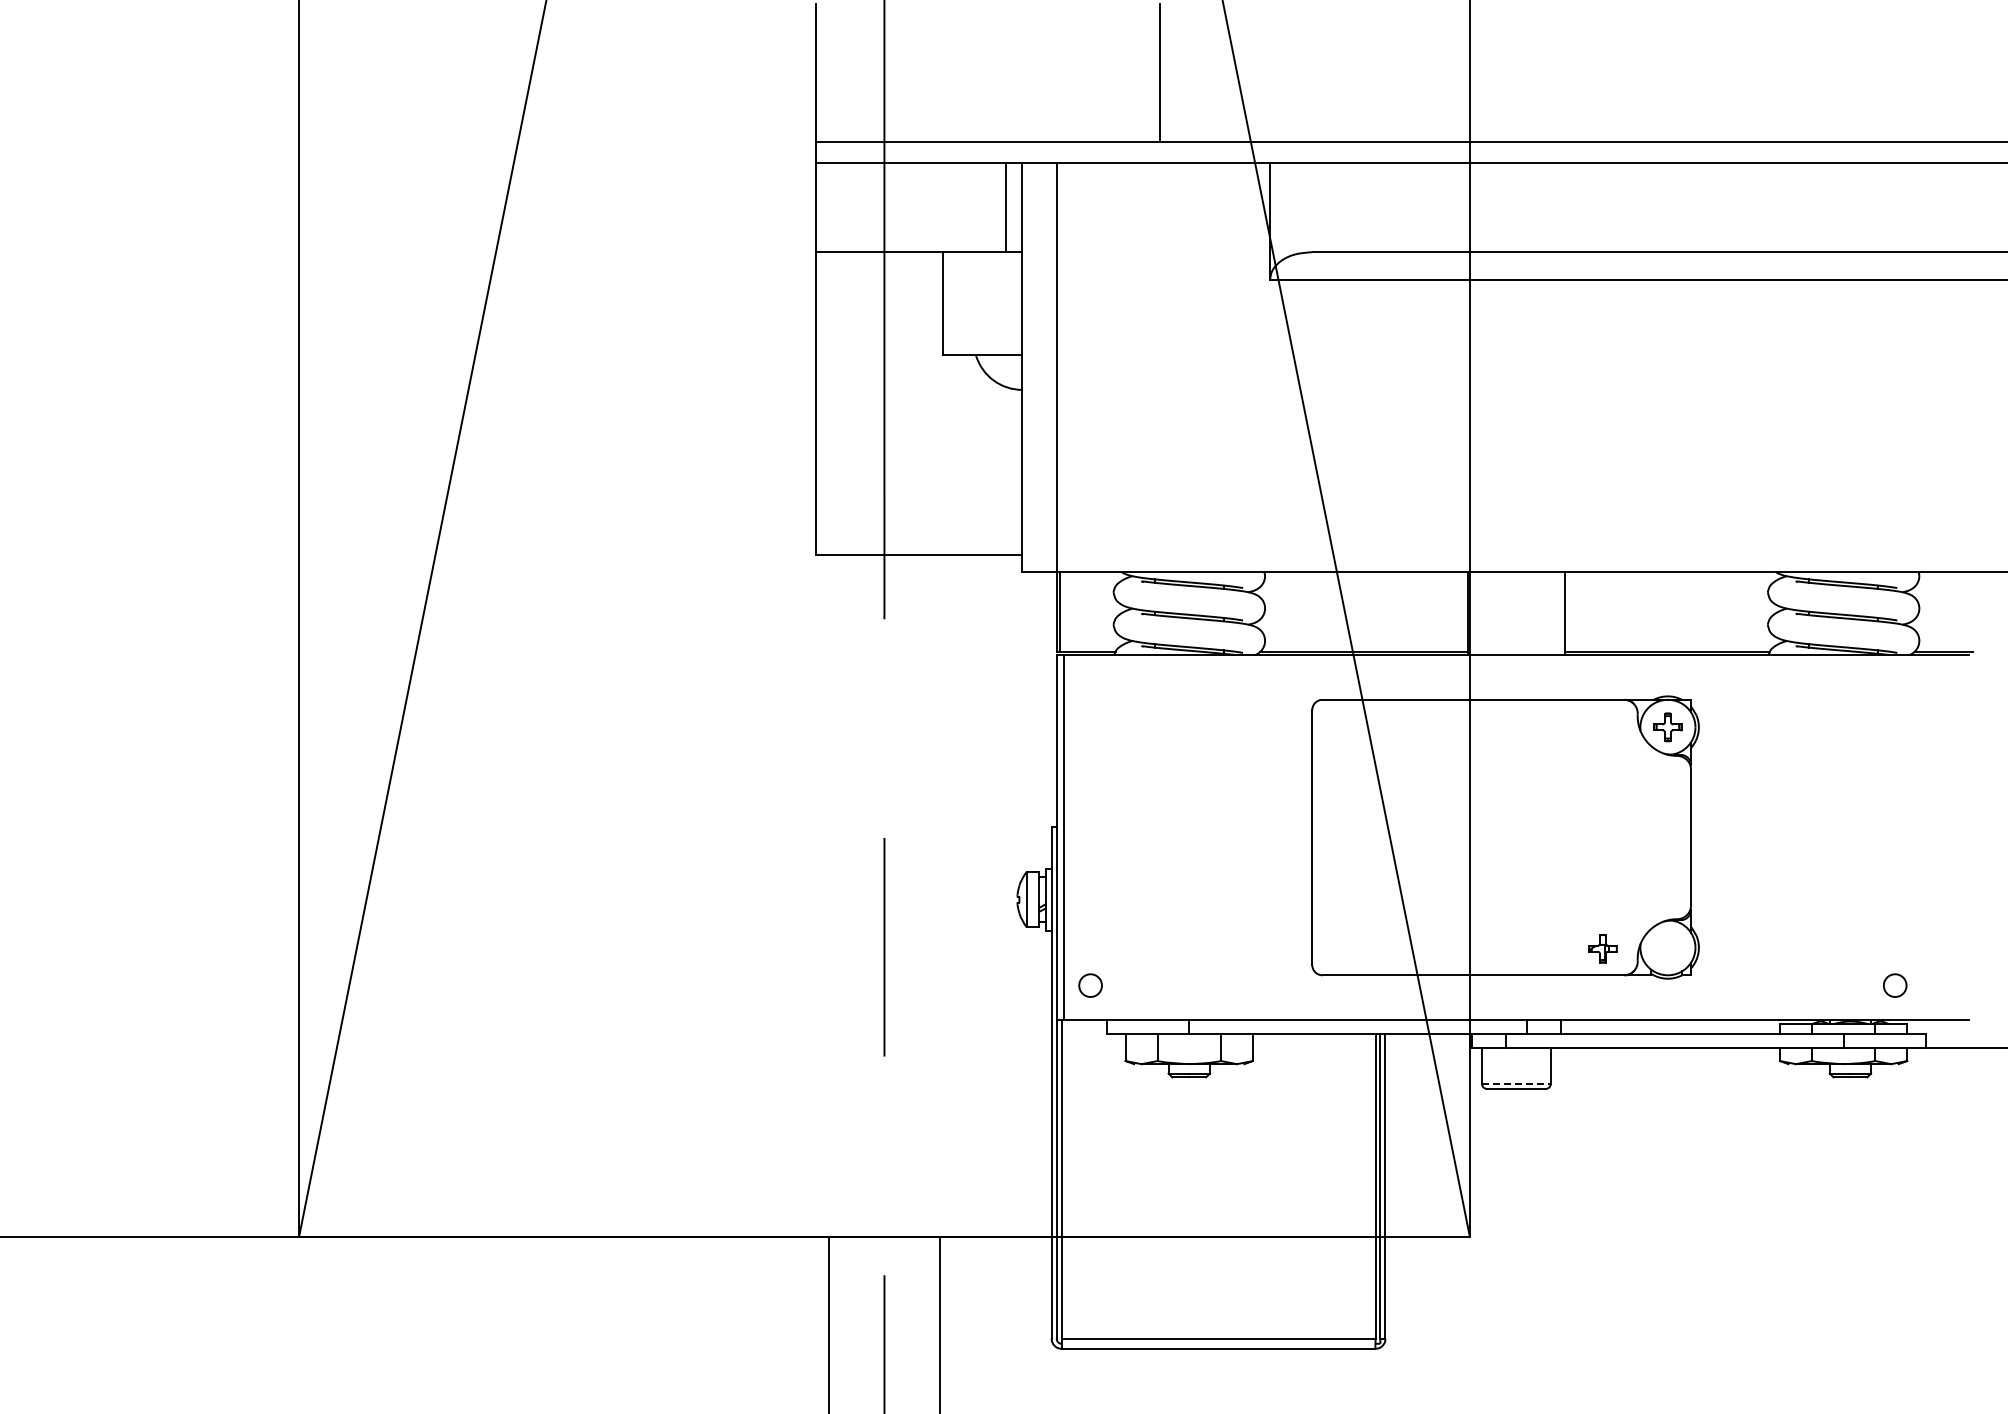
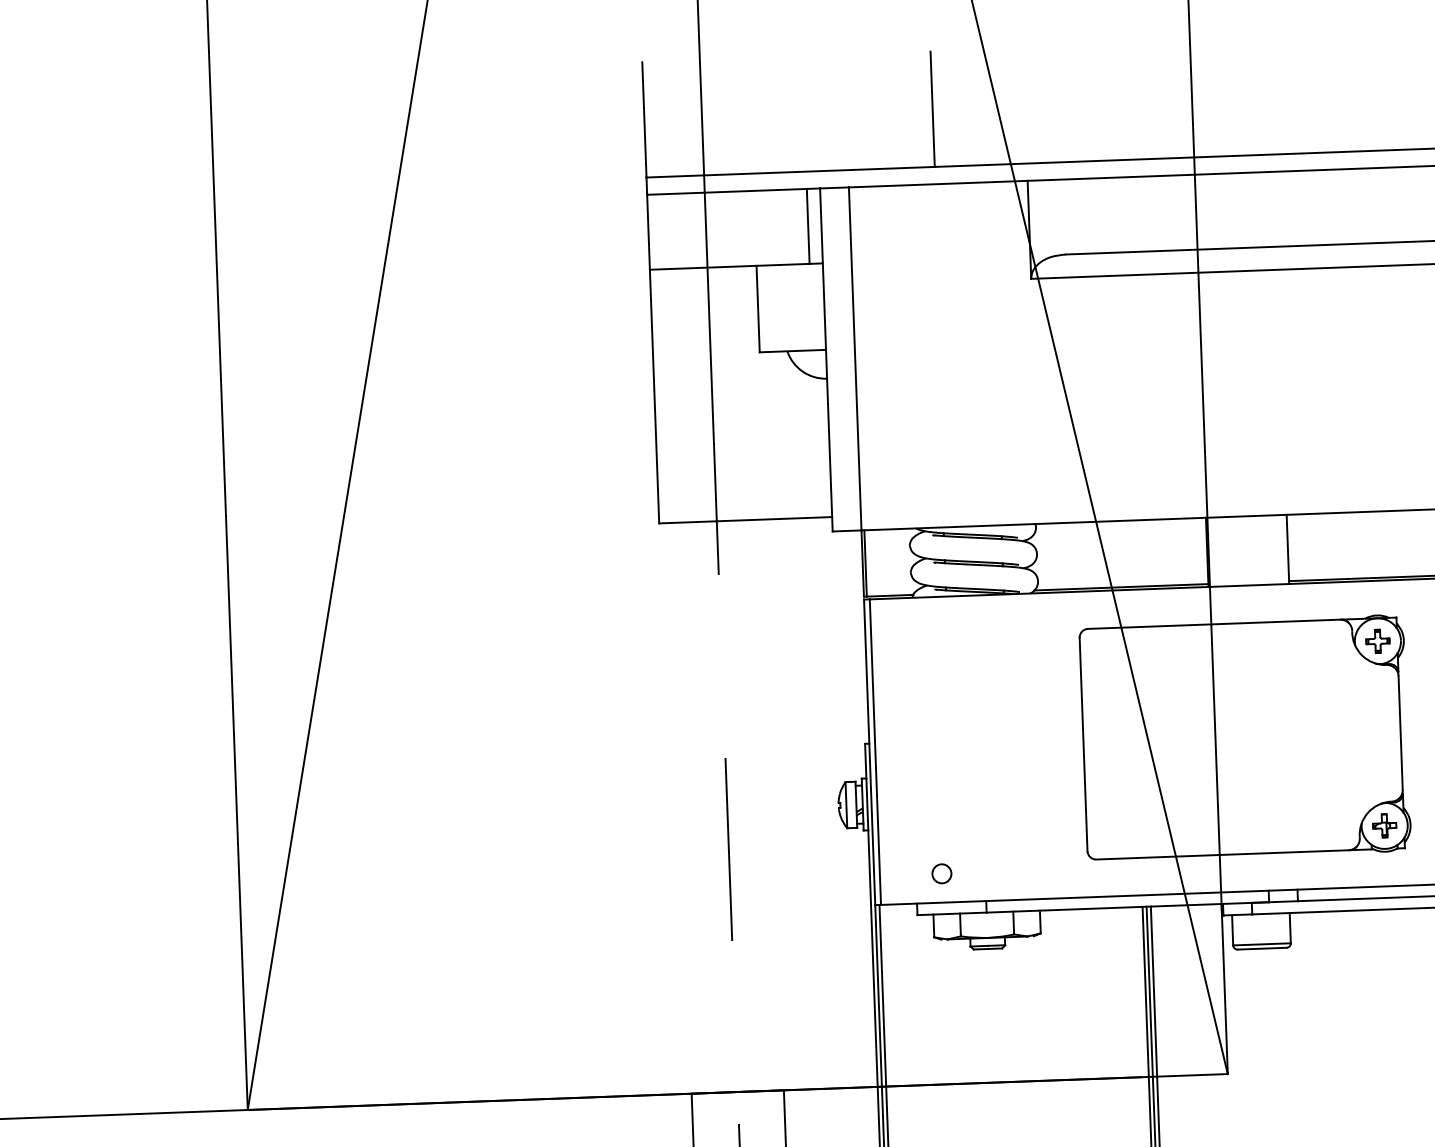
part: (1602, 948) -> (1384, 825), moved
circle: (1090, 985) -> (941, 873), moved
line: (1516, 1083) -> (1262, 944), dashed -> solid

